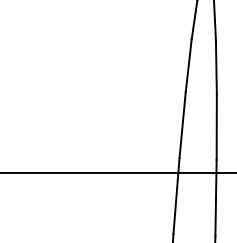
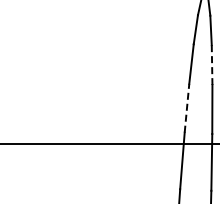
line: (216, 67) -> (212, 65), solid -> dashed
line: (181, 125) -> (186, 108), solid -> dashed

